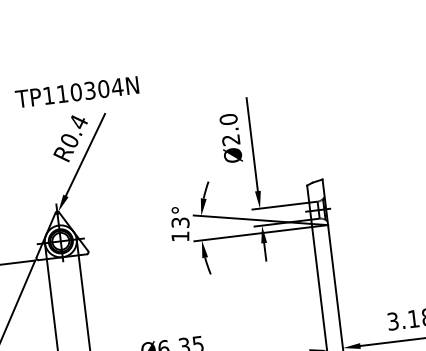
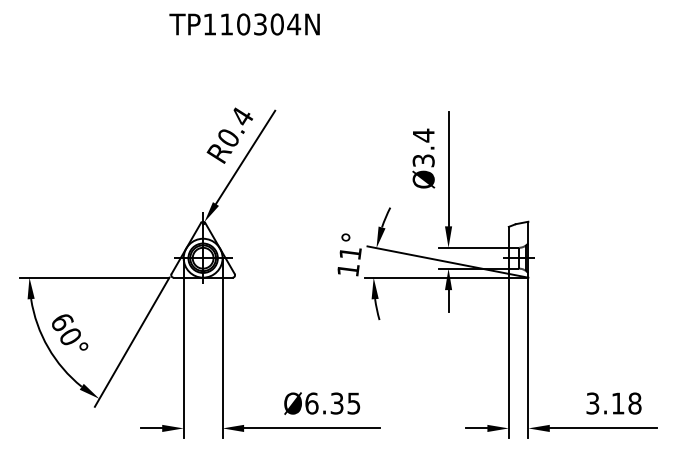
text: (77, 92) -> (244, 24), moved
text: (229, 129) -> (423, 147), Ø2.0 -> Ø3.4
text: (180, 222) -> (350, 253), 13° -> 11°

